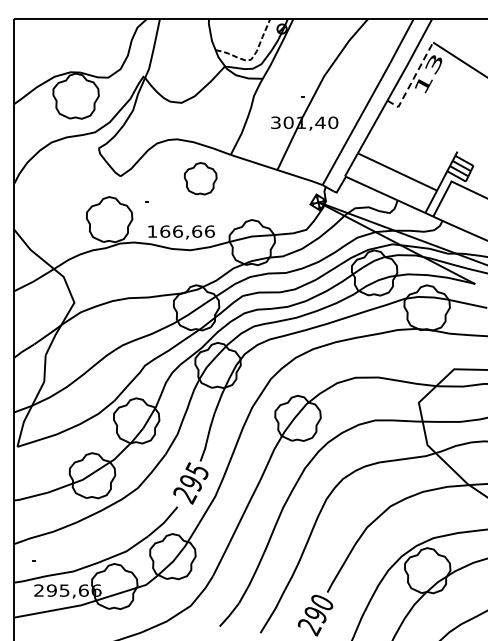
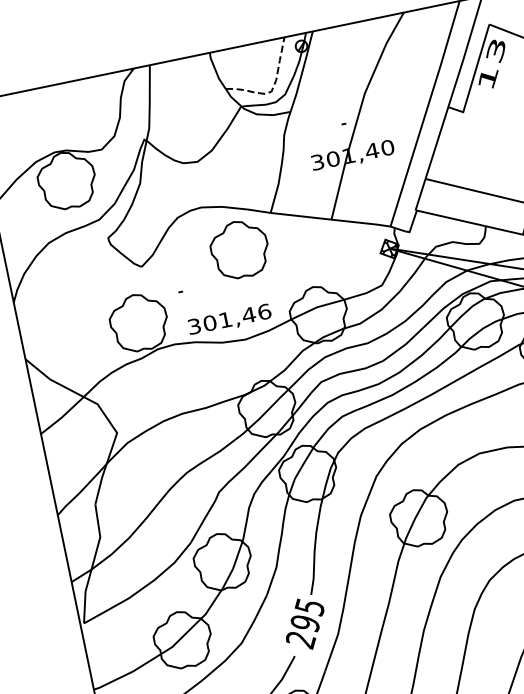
line: (412, 80) -> (473, 76), dashed -> solid
part: (200, 178) -> (239, 249), size x1.43
text: (174, 231) -> (221, 320), 166,66 -> 301,46

